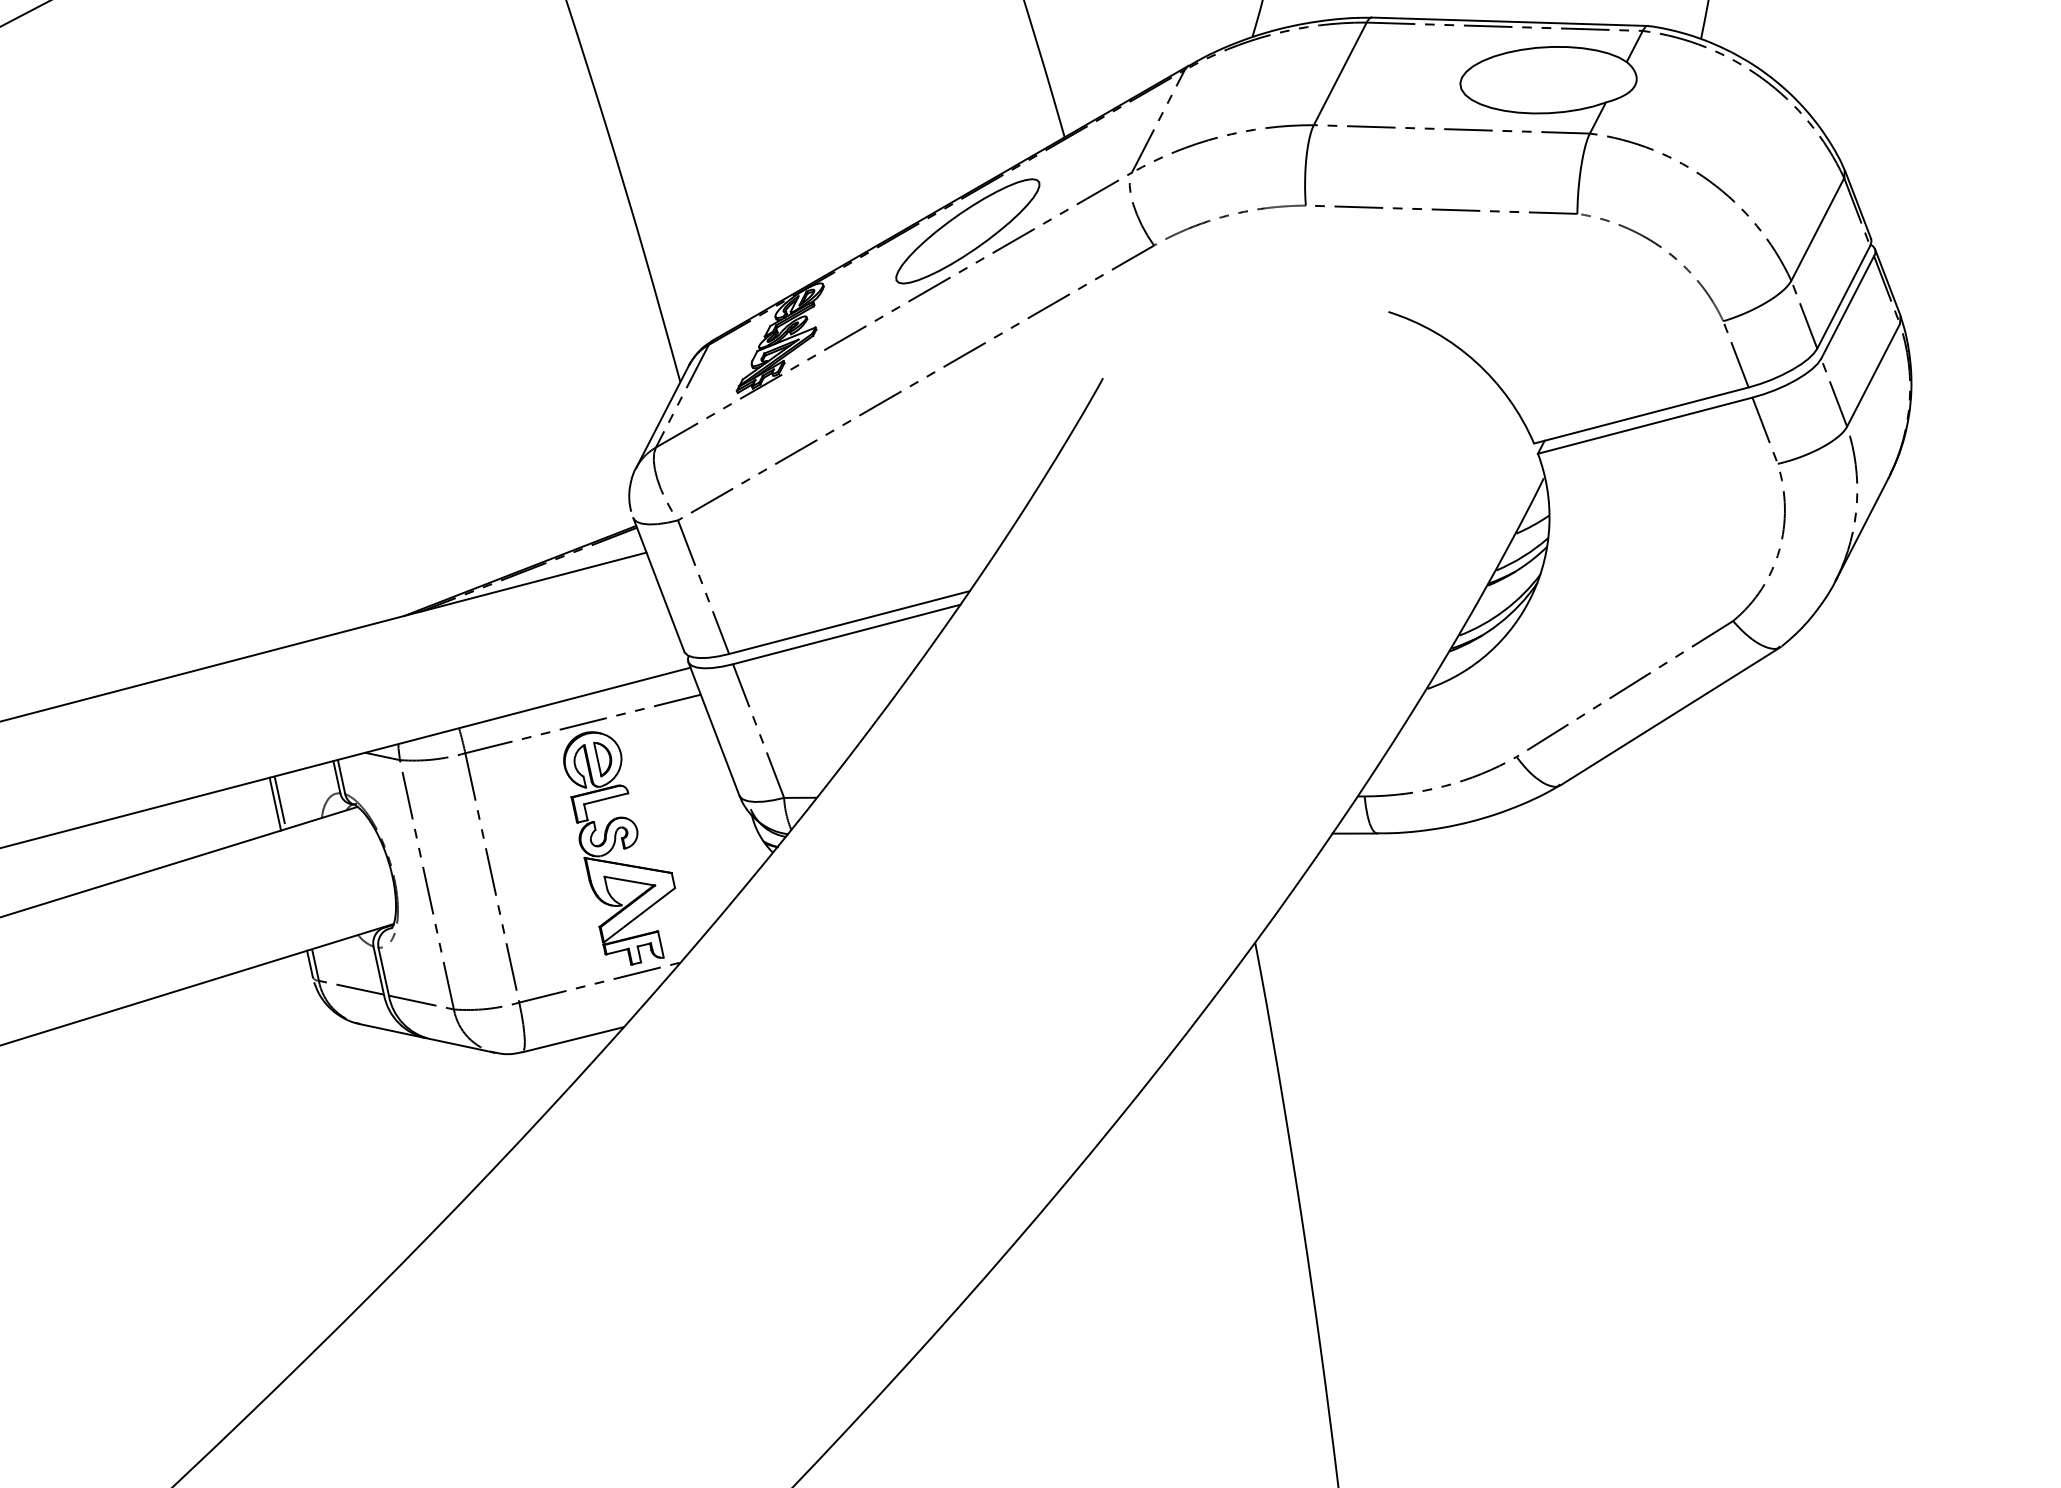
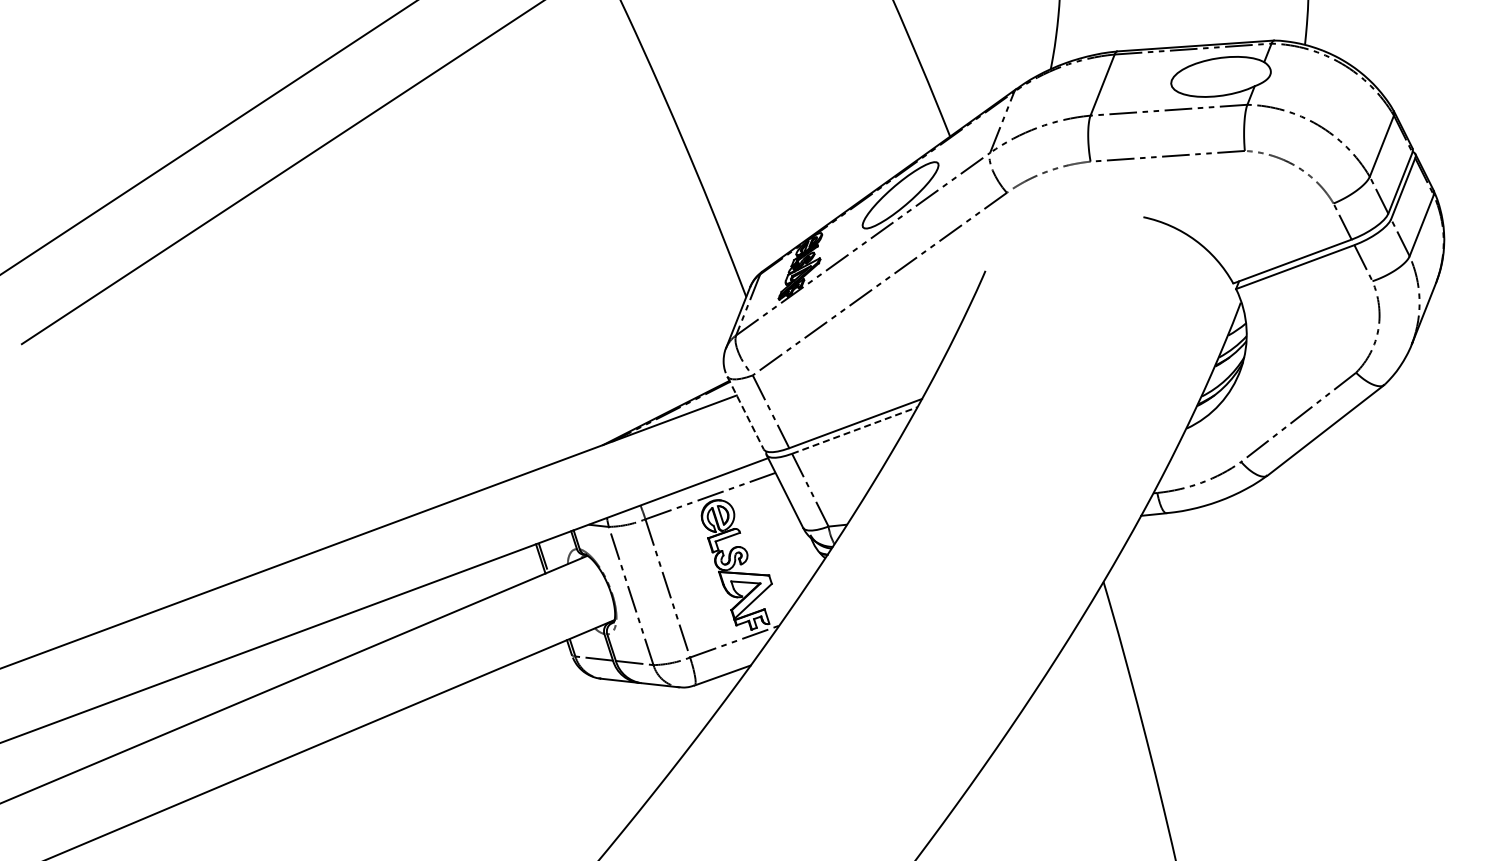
line: (658, 585) -> (745, 413), solid -> dashed
line: (846, 634) -> (854, 430), solid -> dashed

